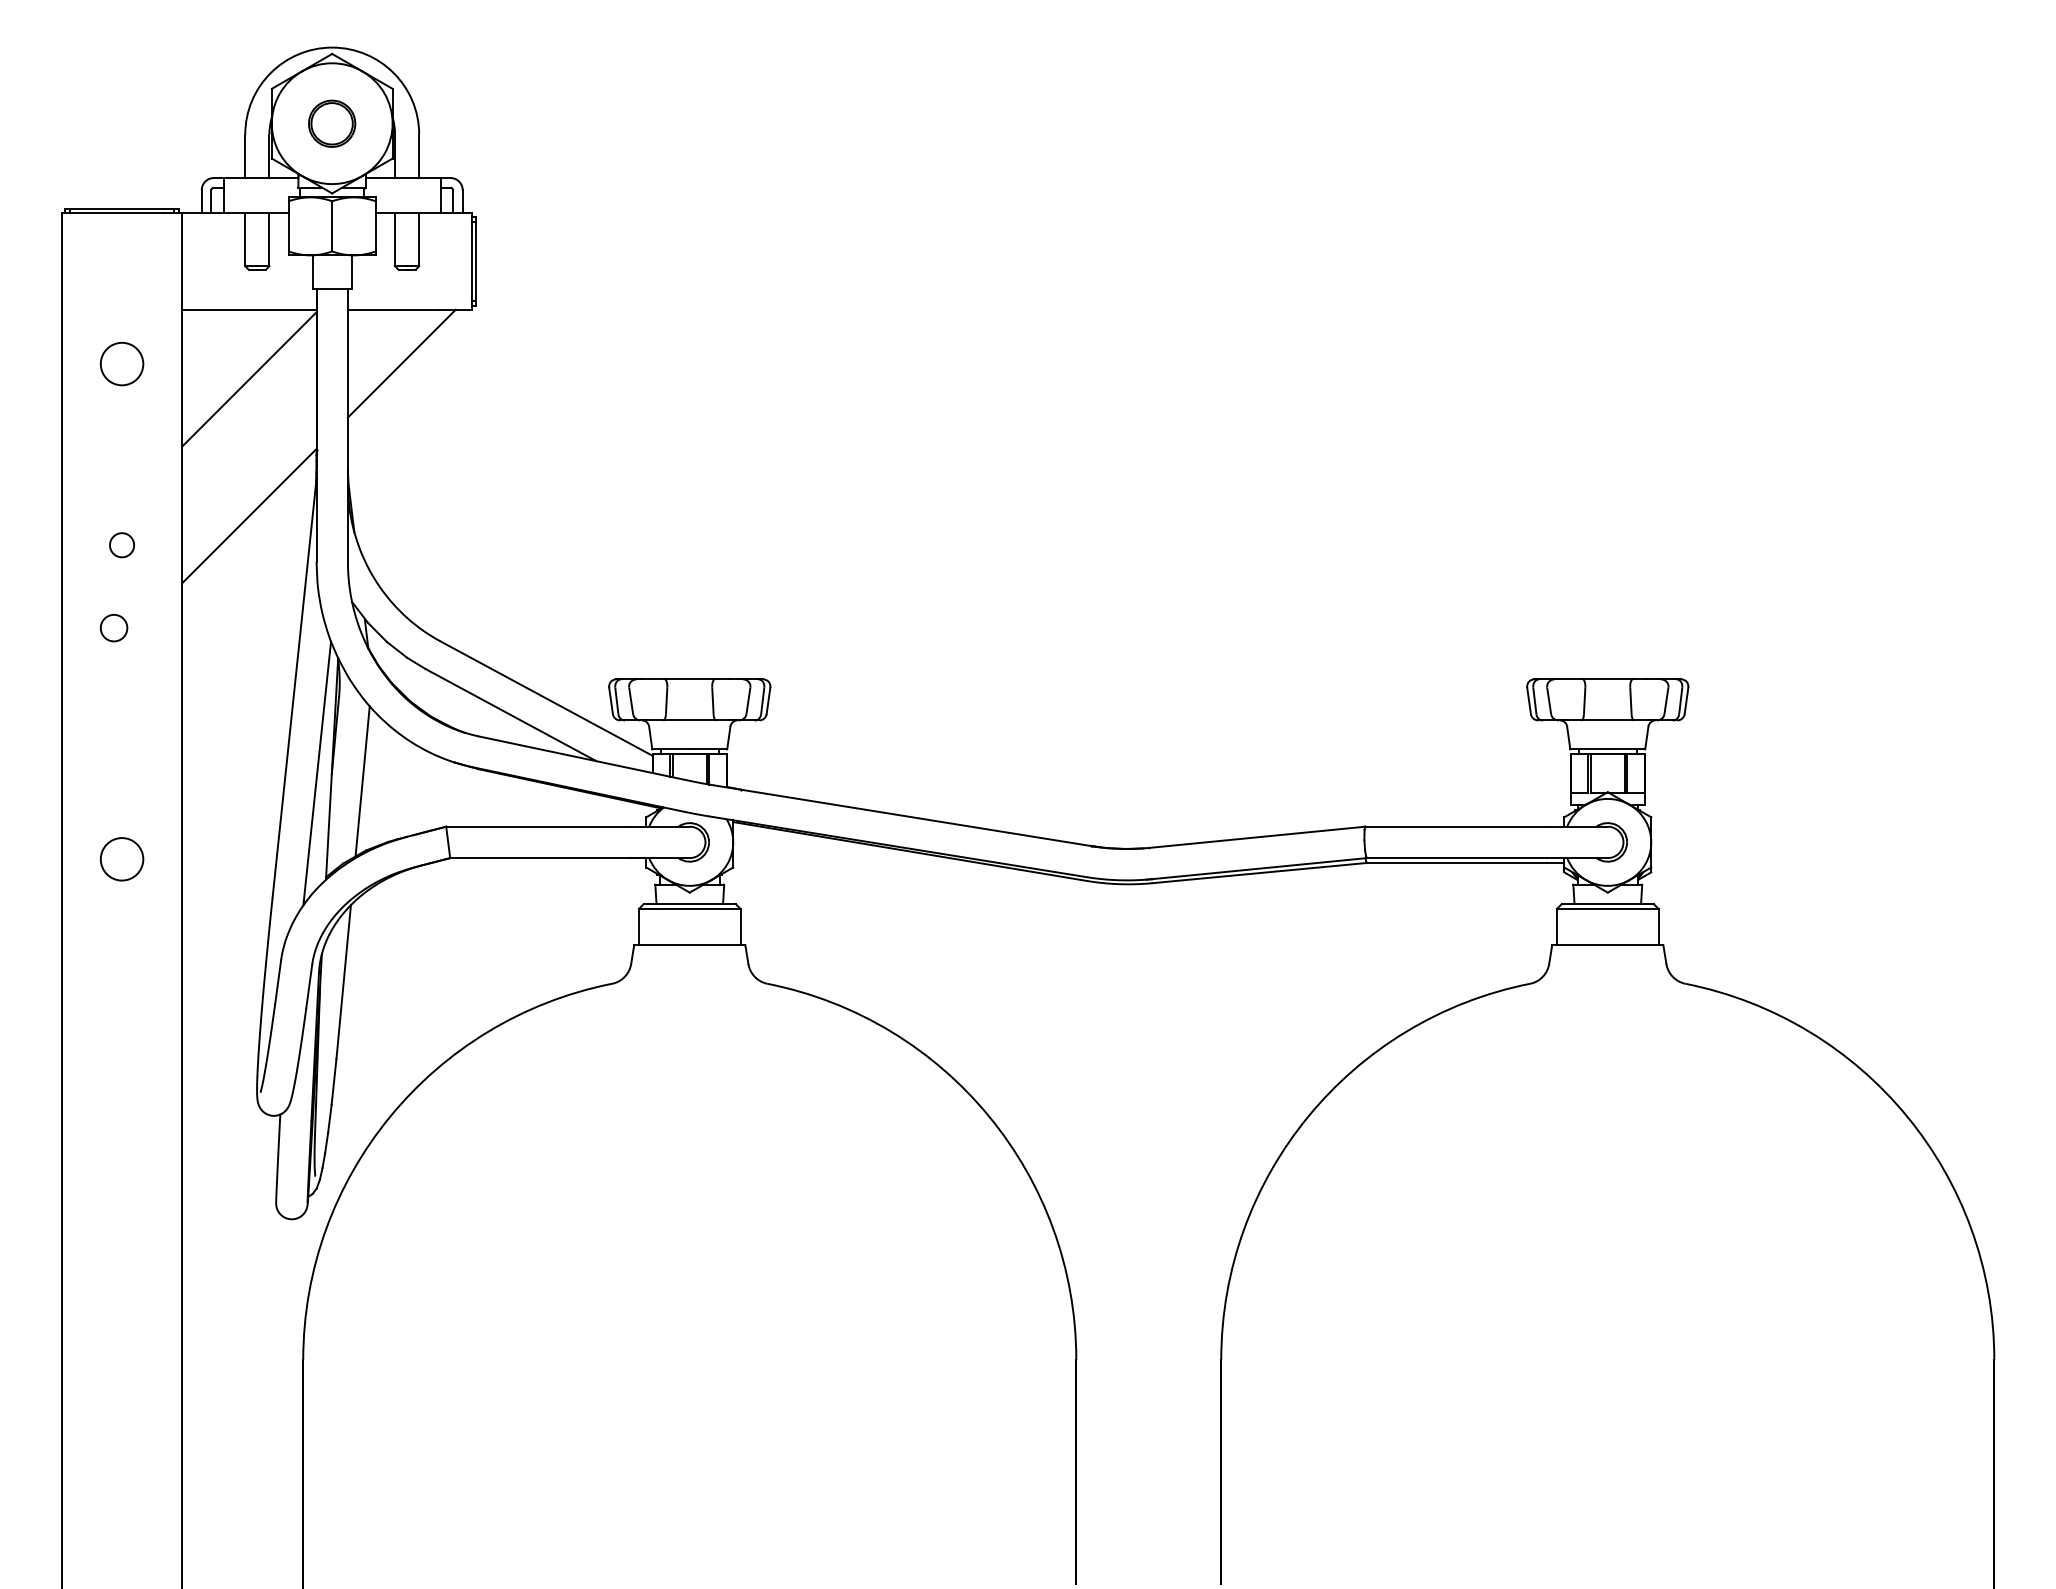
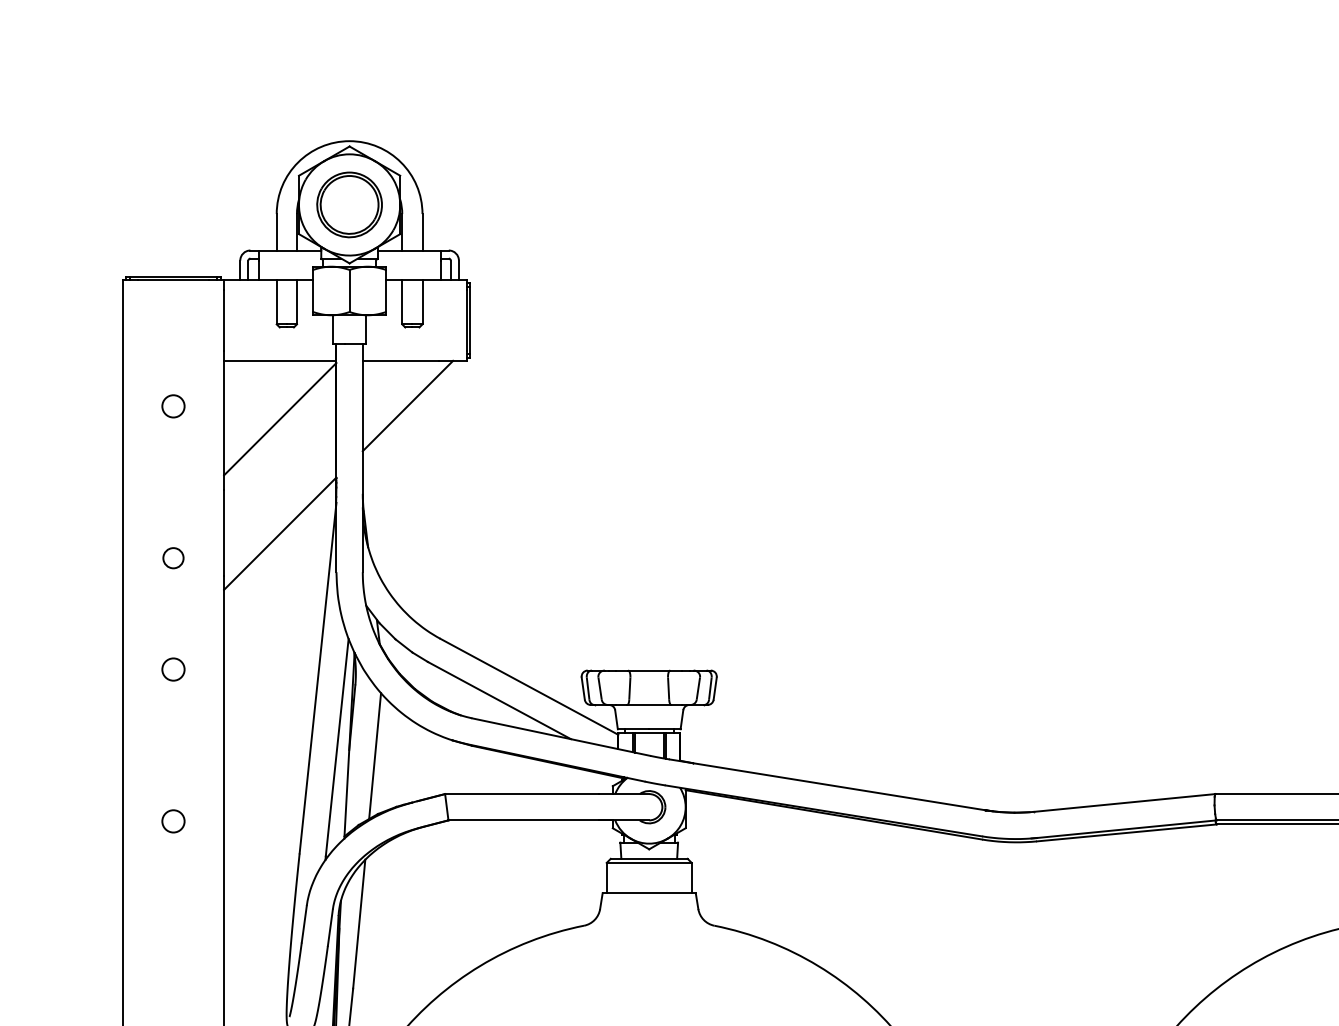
part: (331, 123) -> (348, 204), size x1.67
circle: (121, 363) -> (173, 405), size x0.62
circle: (113, 628) -> (173, 669), moved
circle: (121, 859) -> (173, 821), size x0.62

